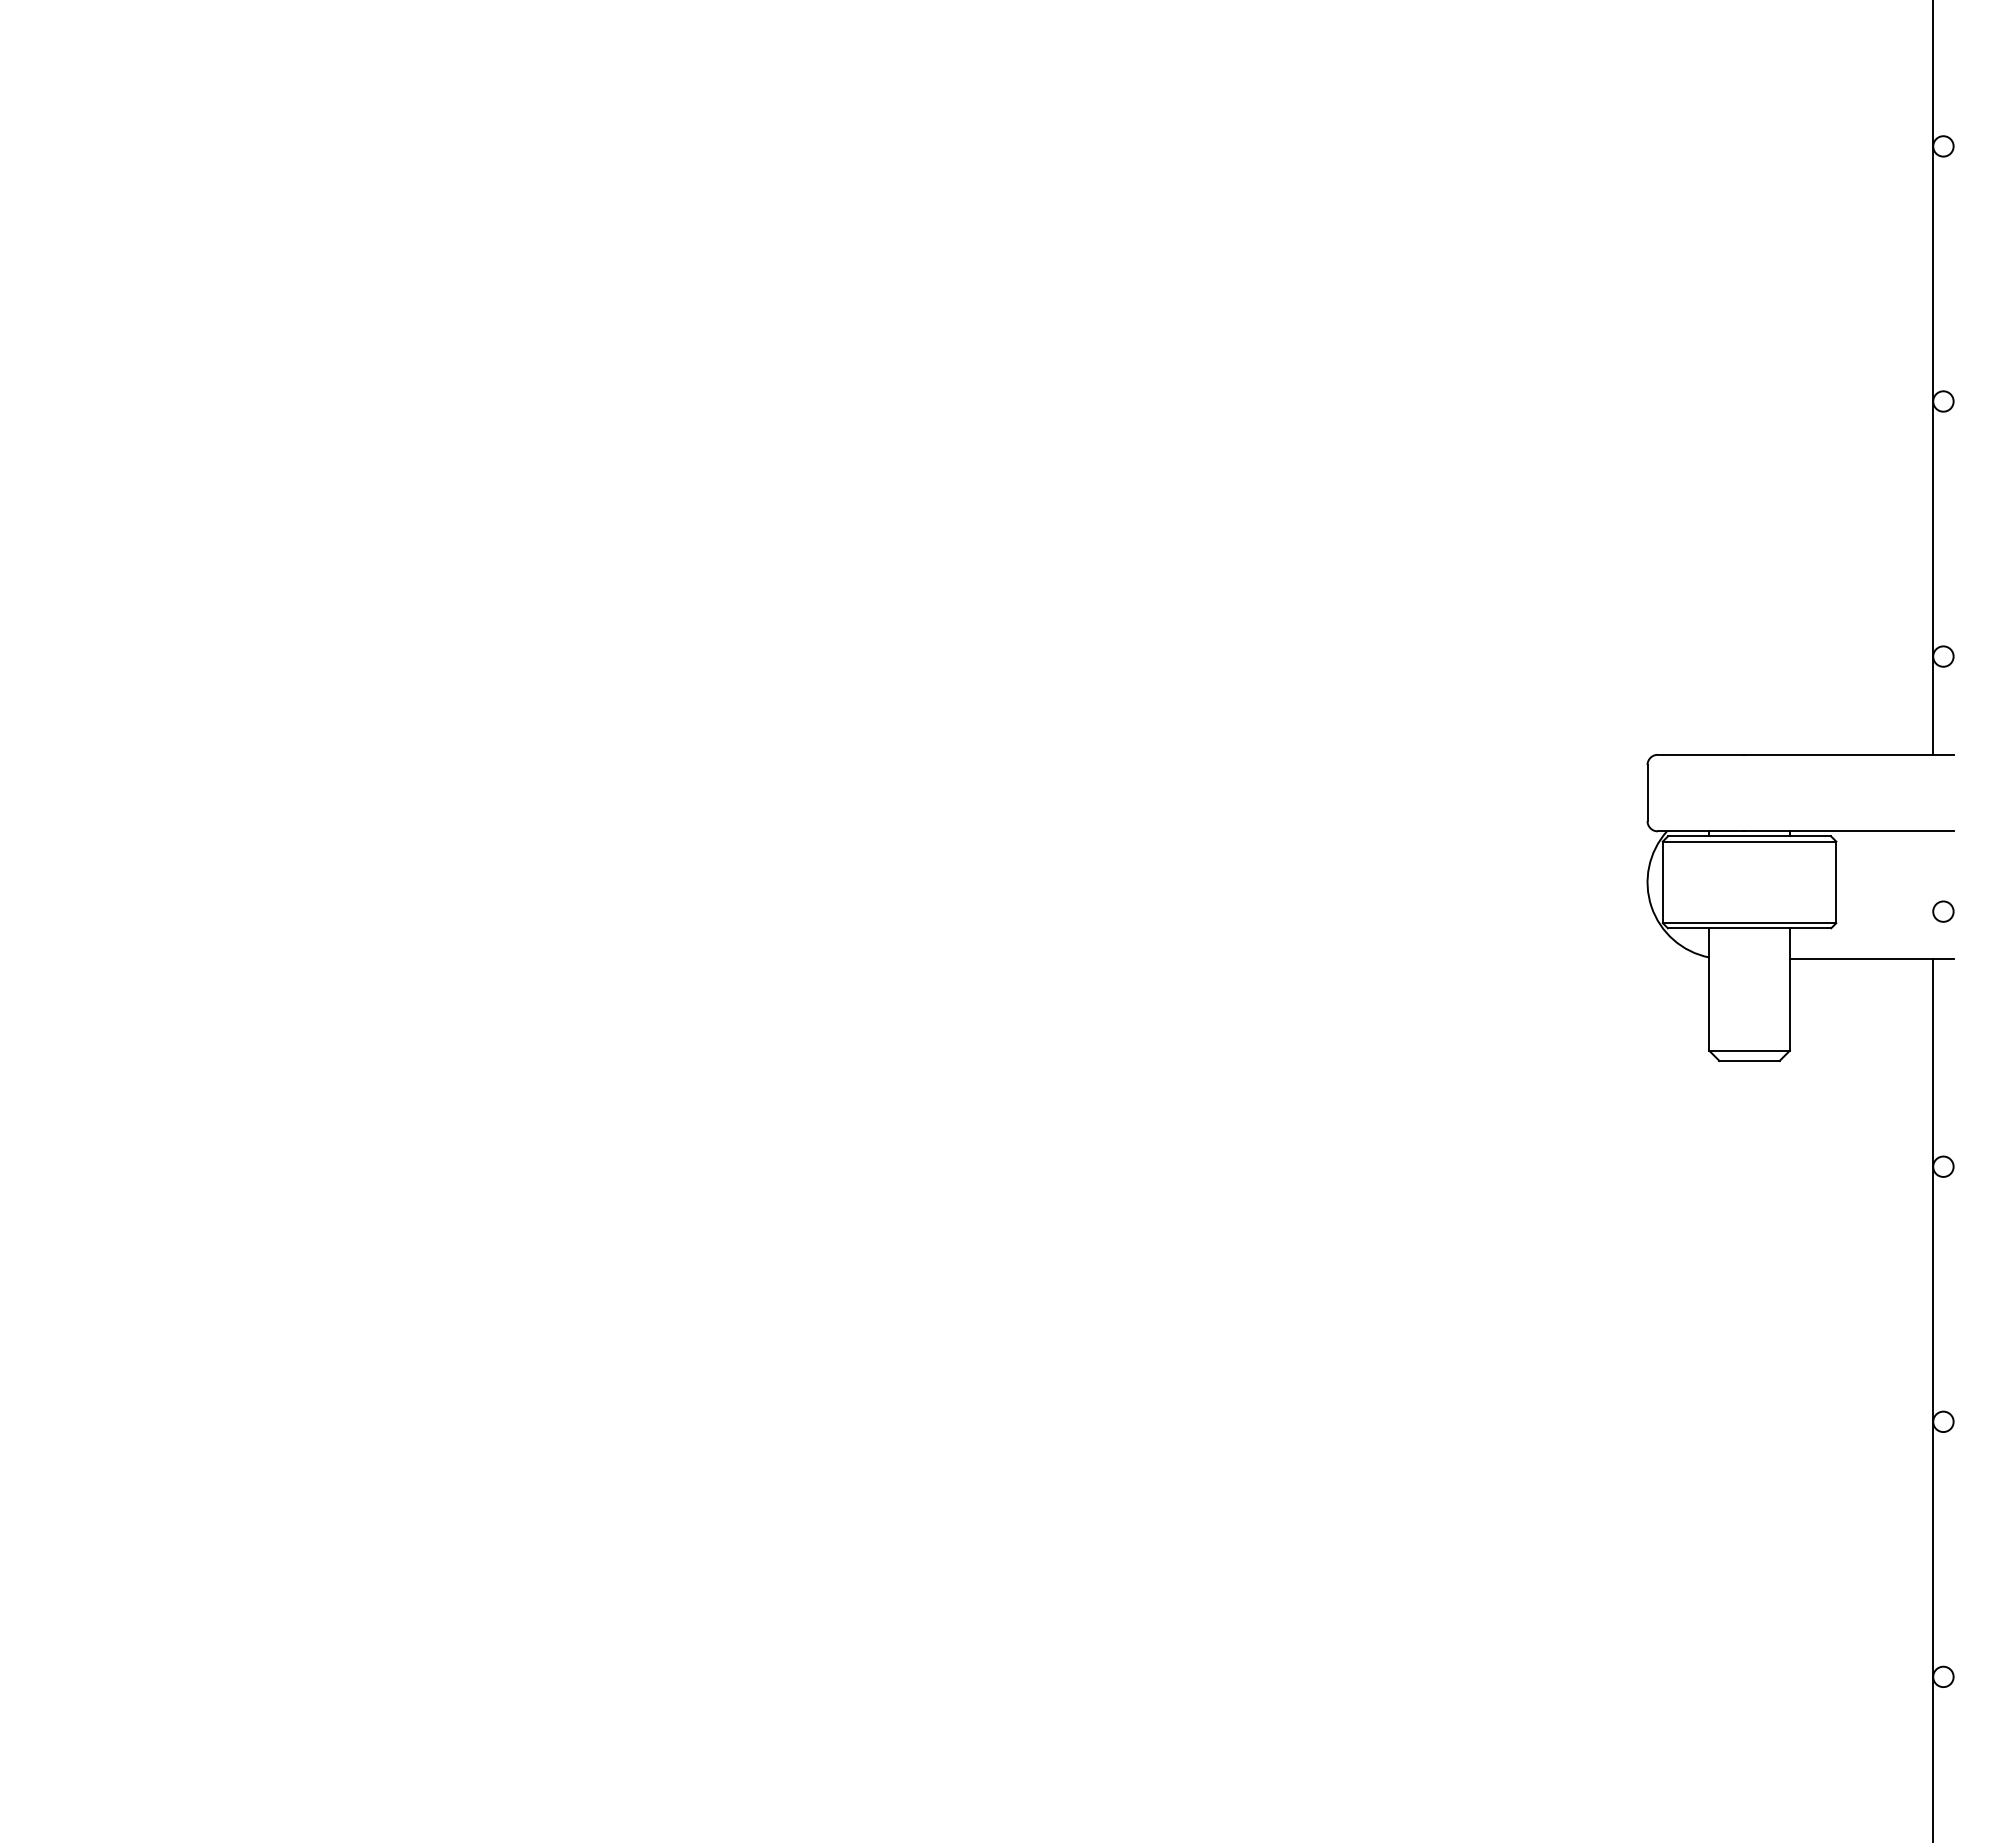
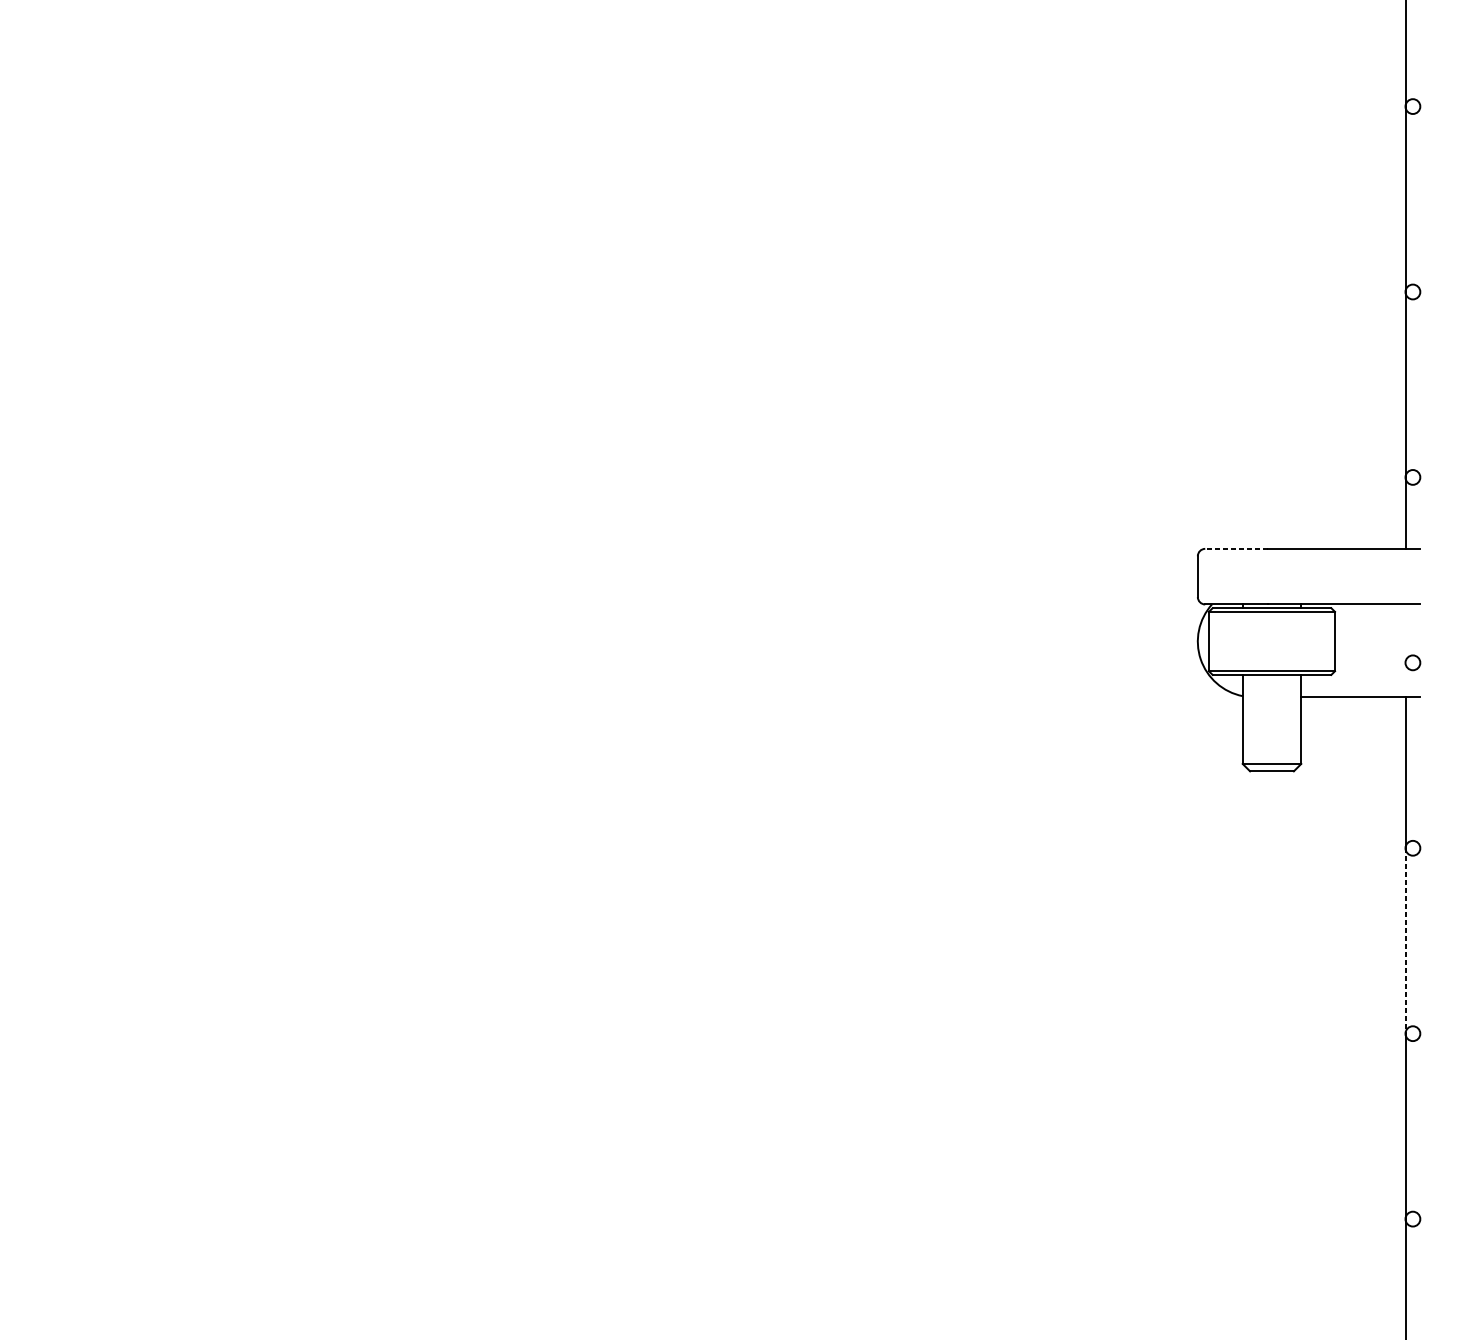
line: (1700, 754) -> (1236, 548), solid -> dashed
line: (1933, 1294) -> (1405, 941), solid -> dashed

